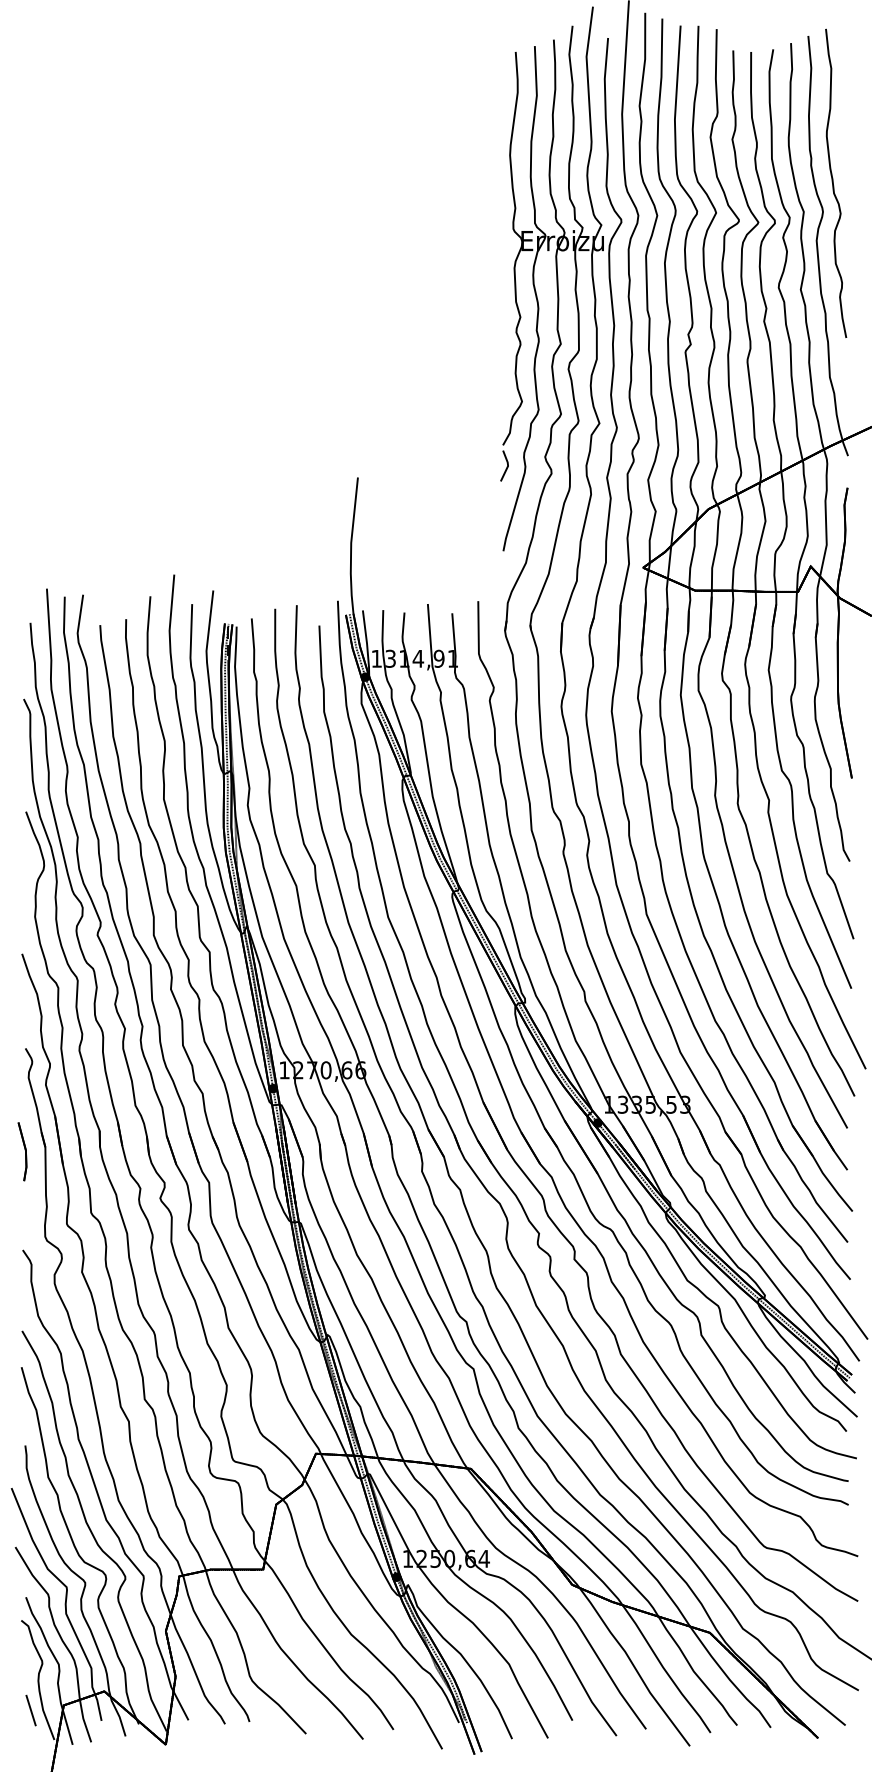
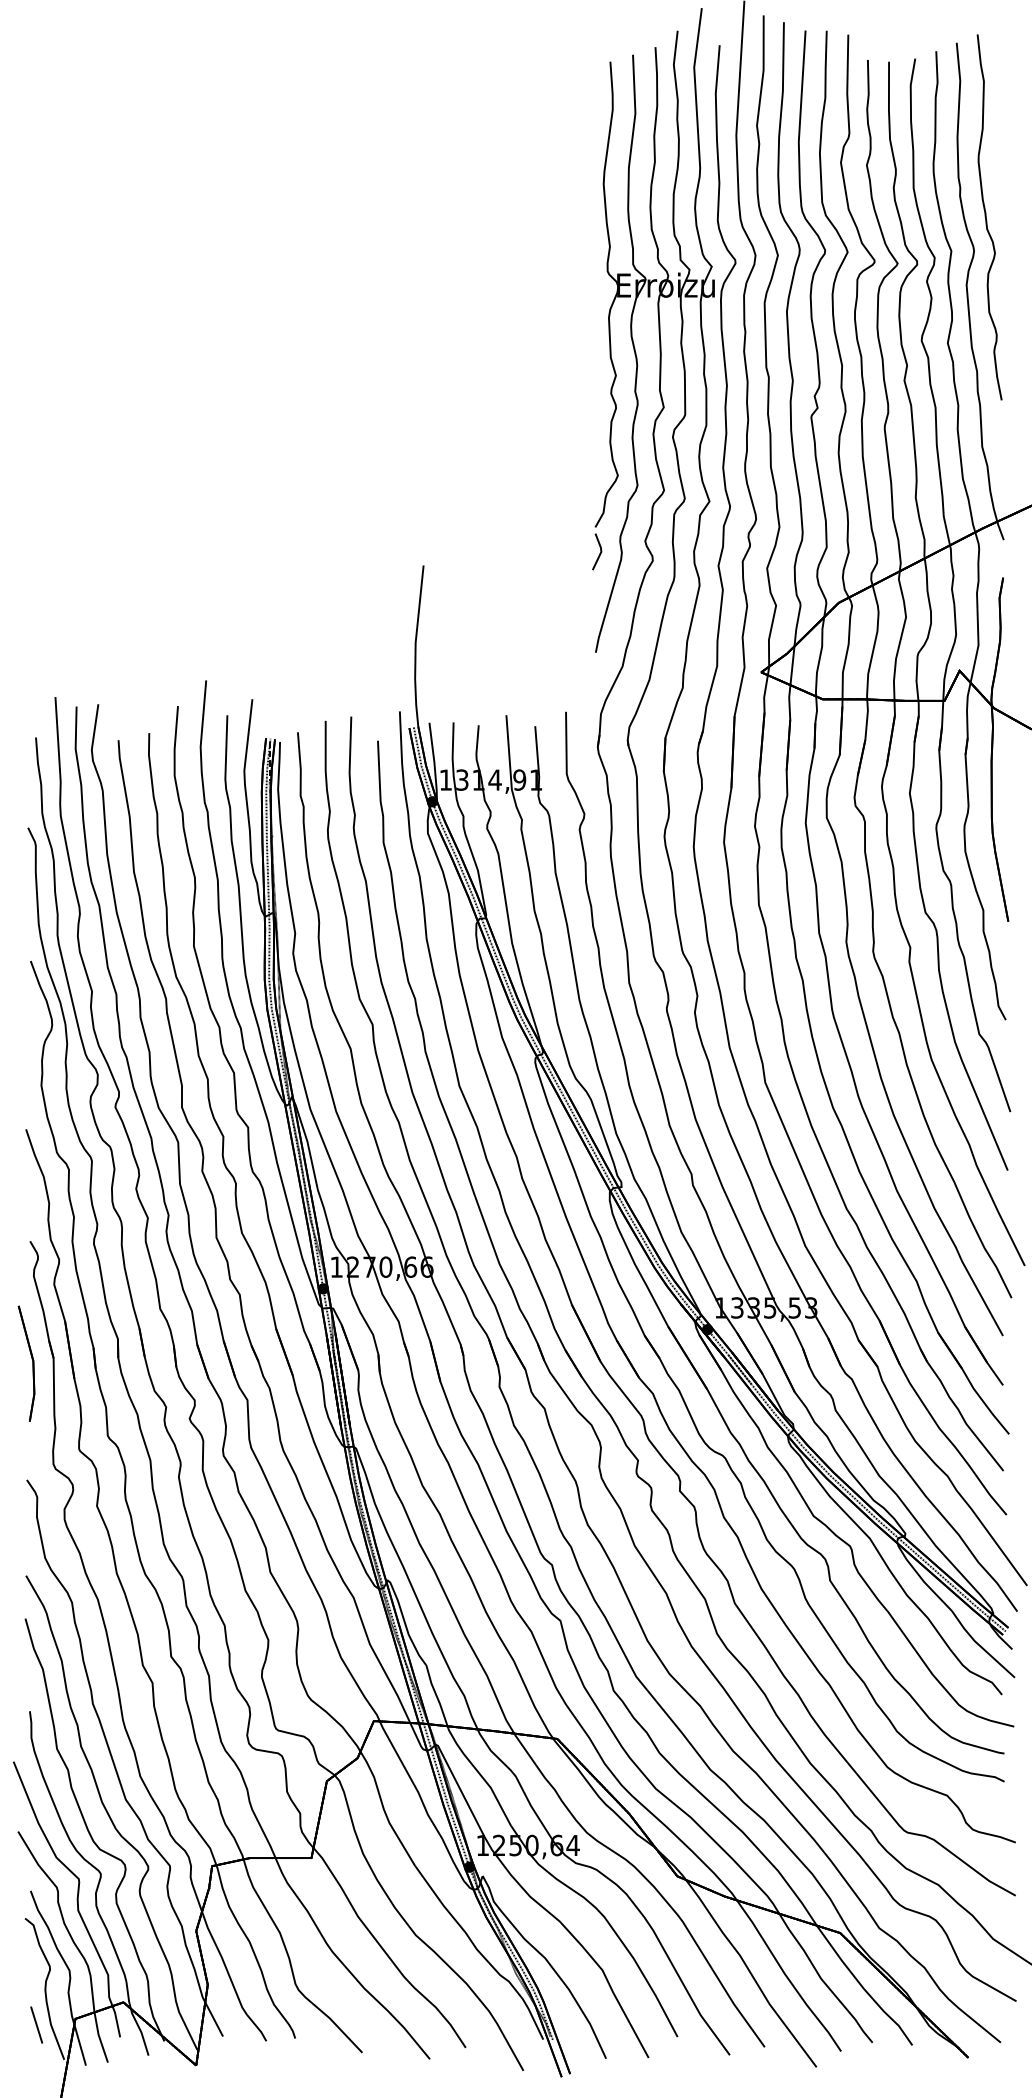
part: (22, 1151) -> (26, 1363), size x1.67

